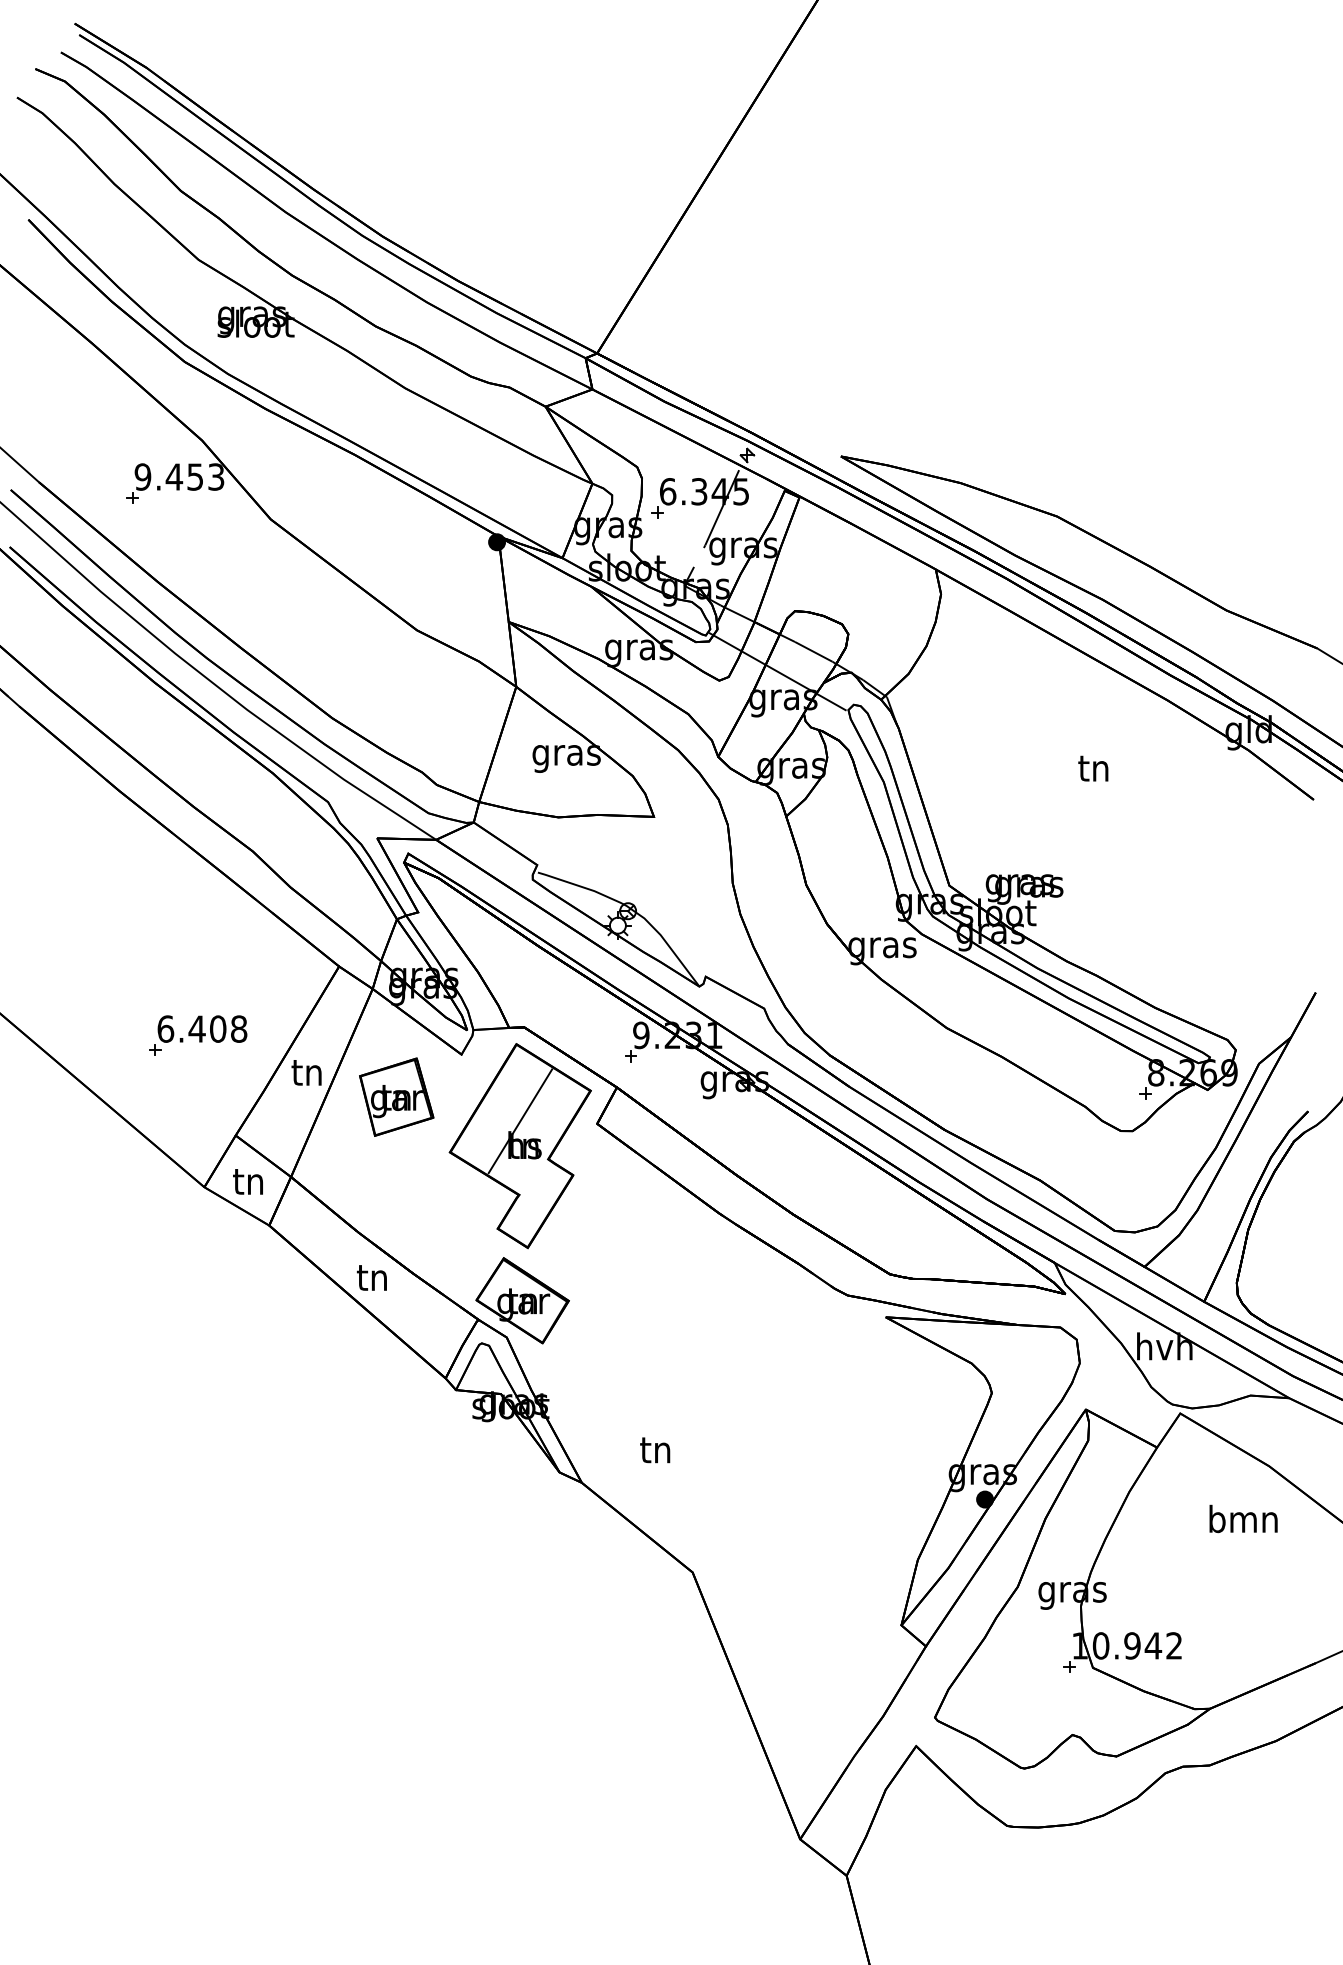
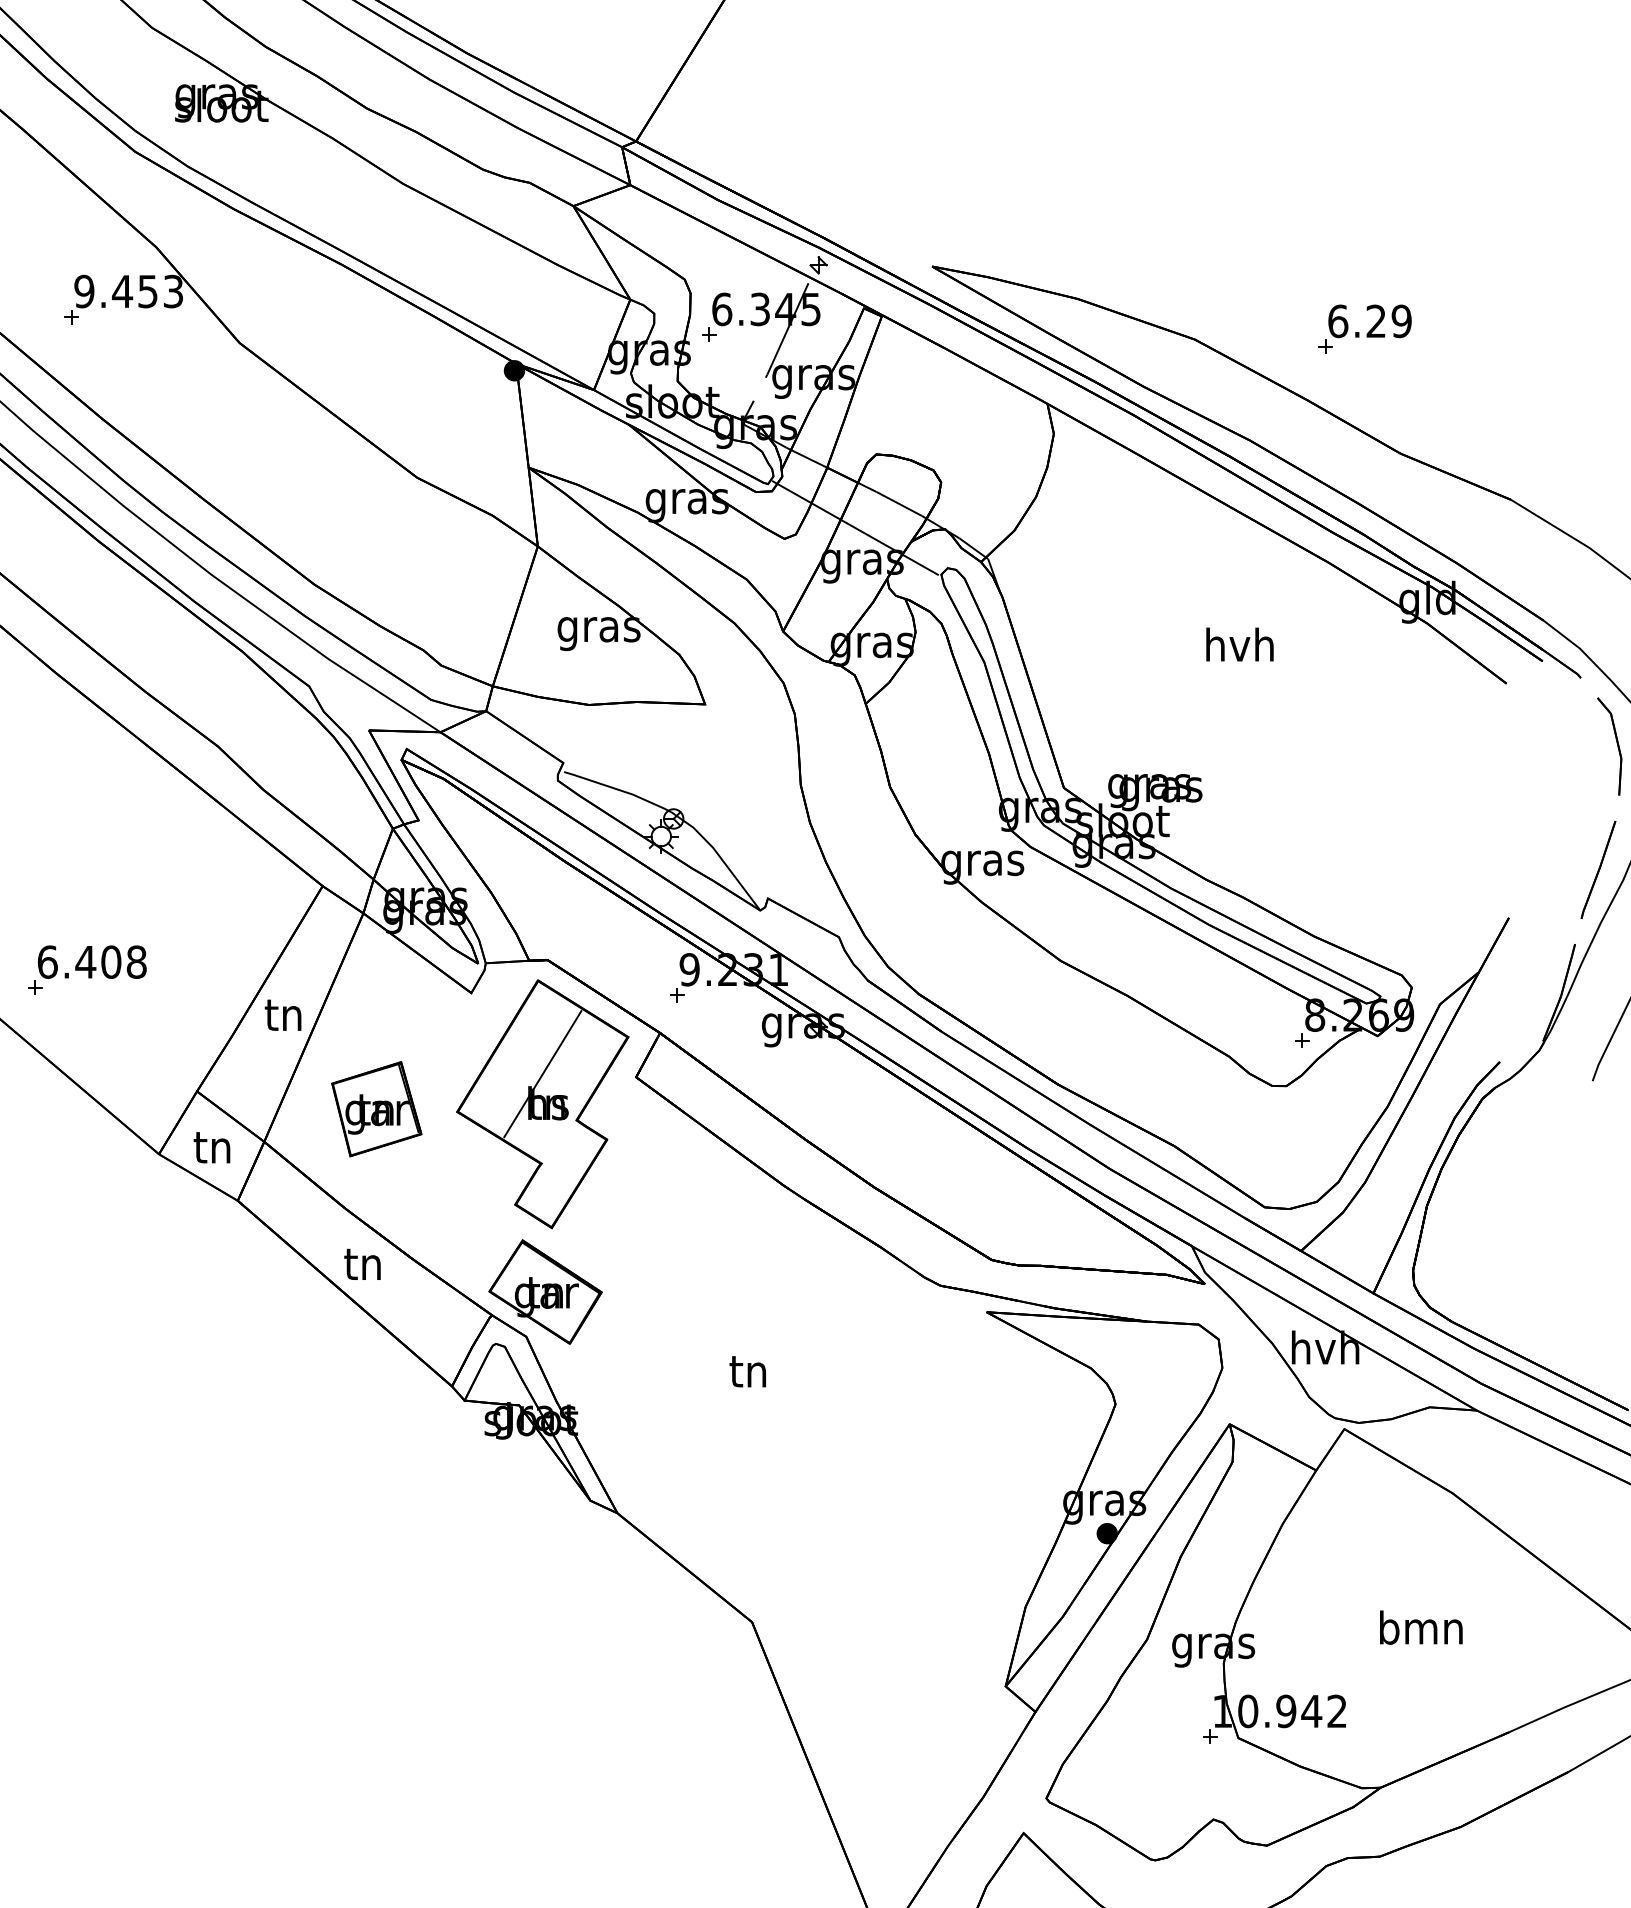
part: (1196, 507) -> (1364, 328), added
text: (1093, 767) -> (1238, 644), tn -> hvh
part: (198, 1035) -> (87, 969), moved
part: (396, 1096) -> (376, 1108), moved
text: (655, 1450) -> (748, 1371), moved
text: (1243, 1518) -> (1421, 1627), moved

